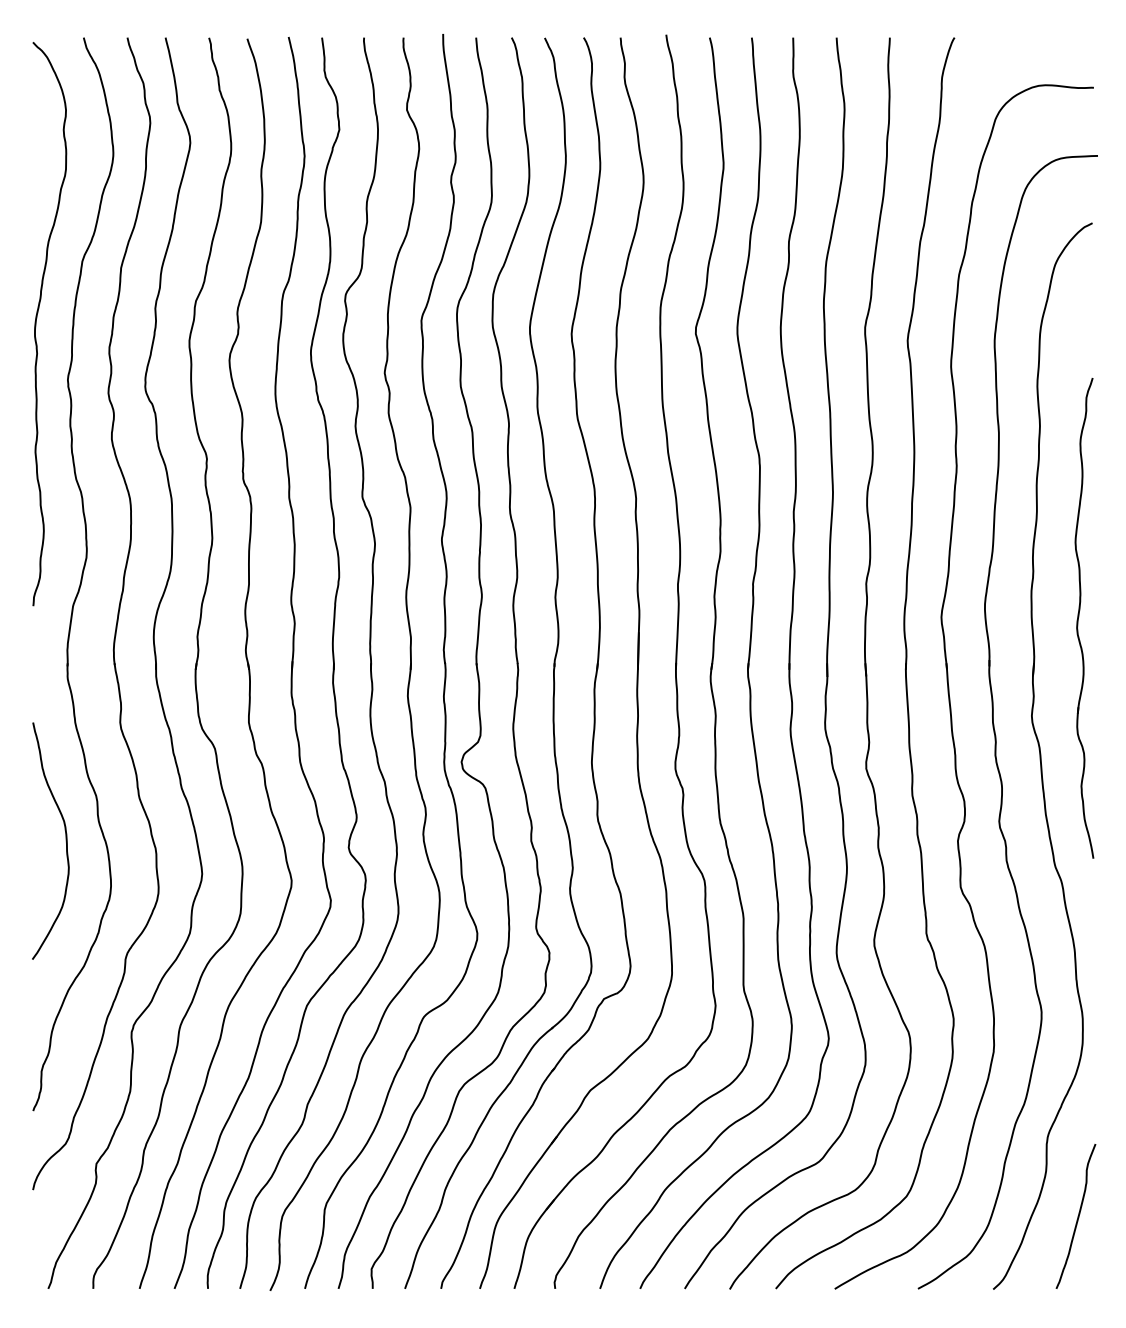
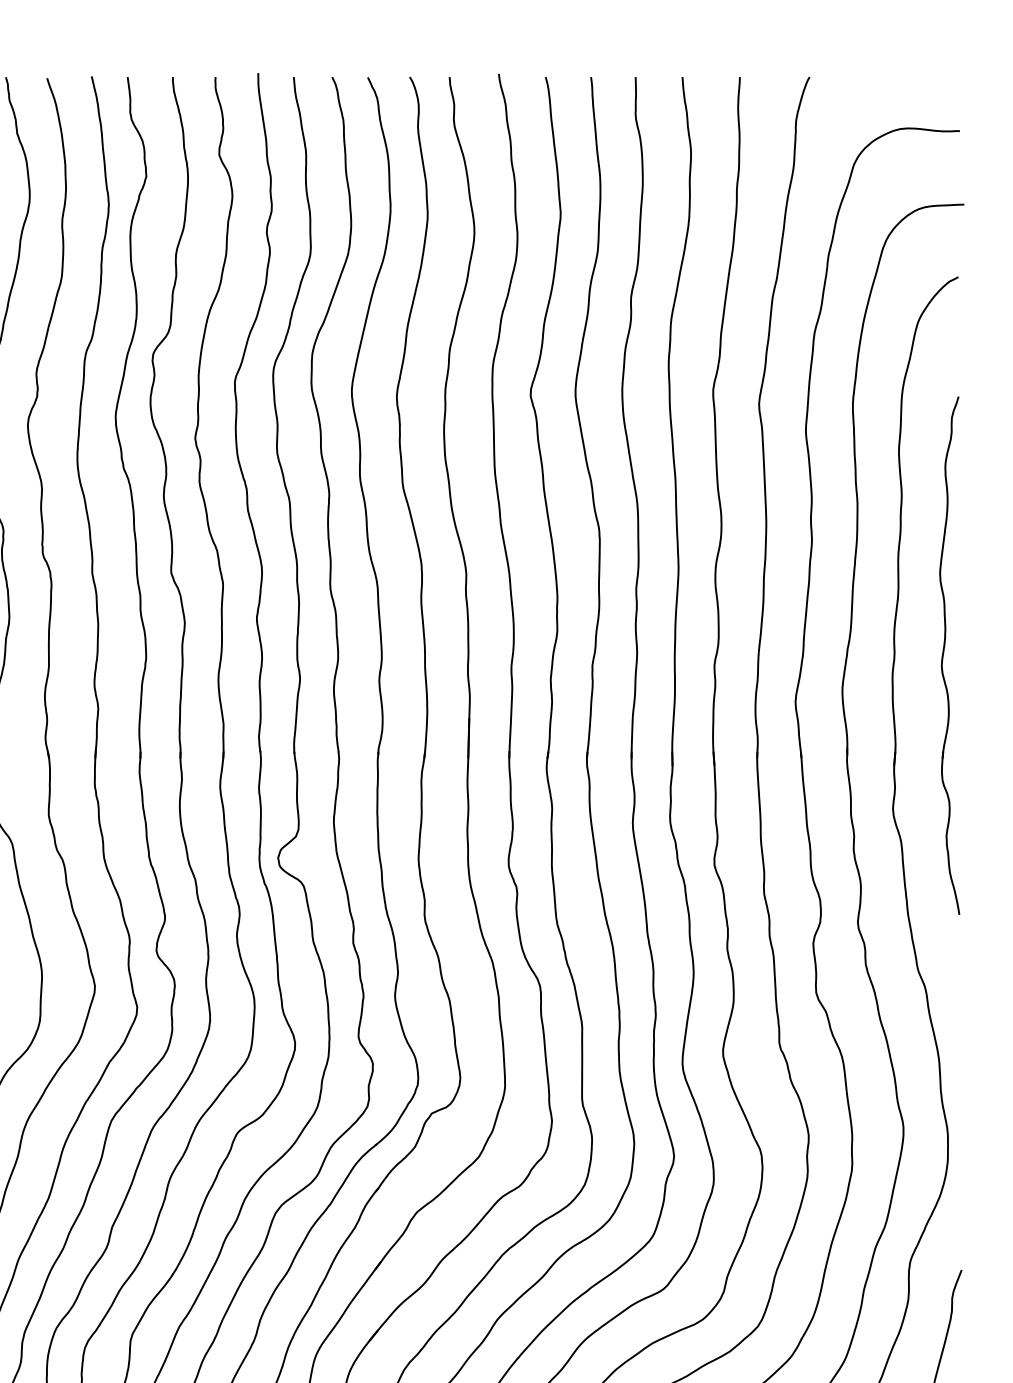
part: (1084, 618) -> (949, 655), moved

